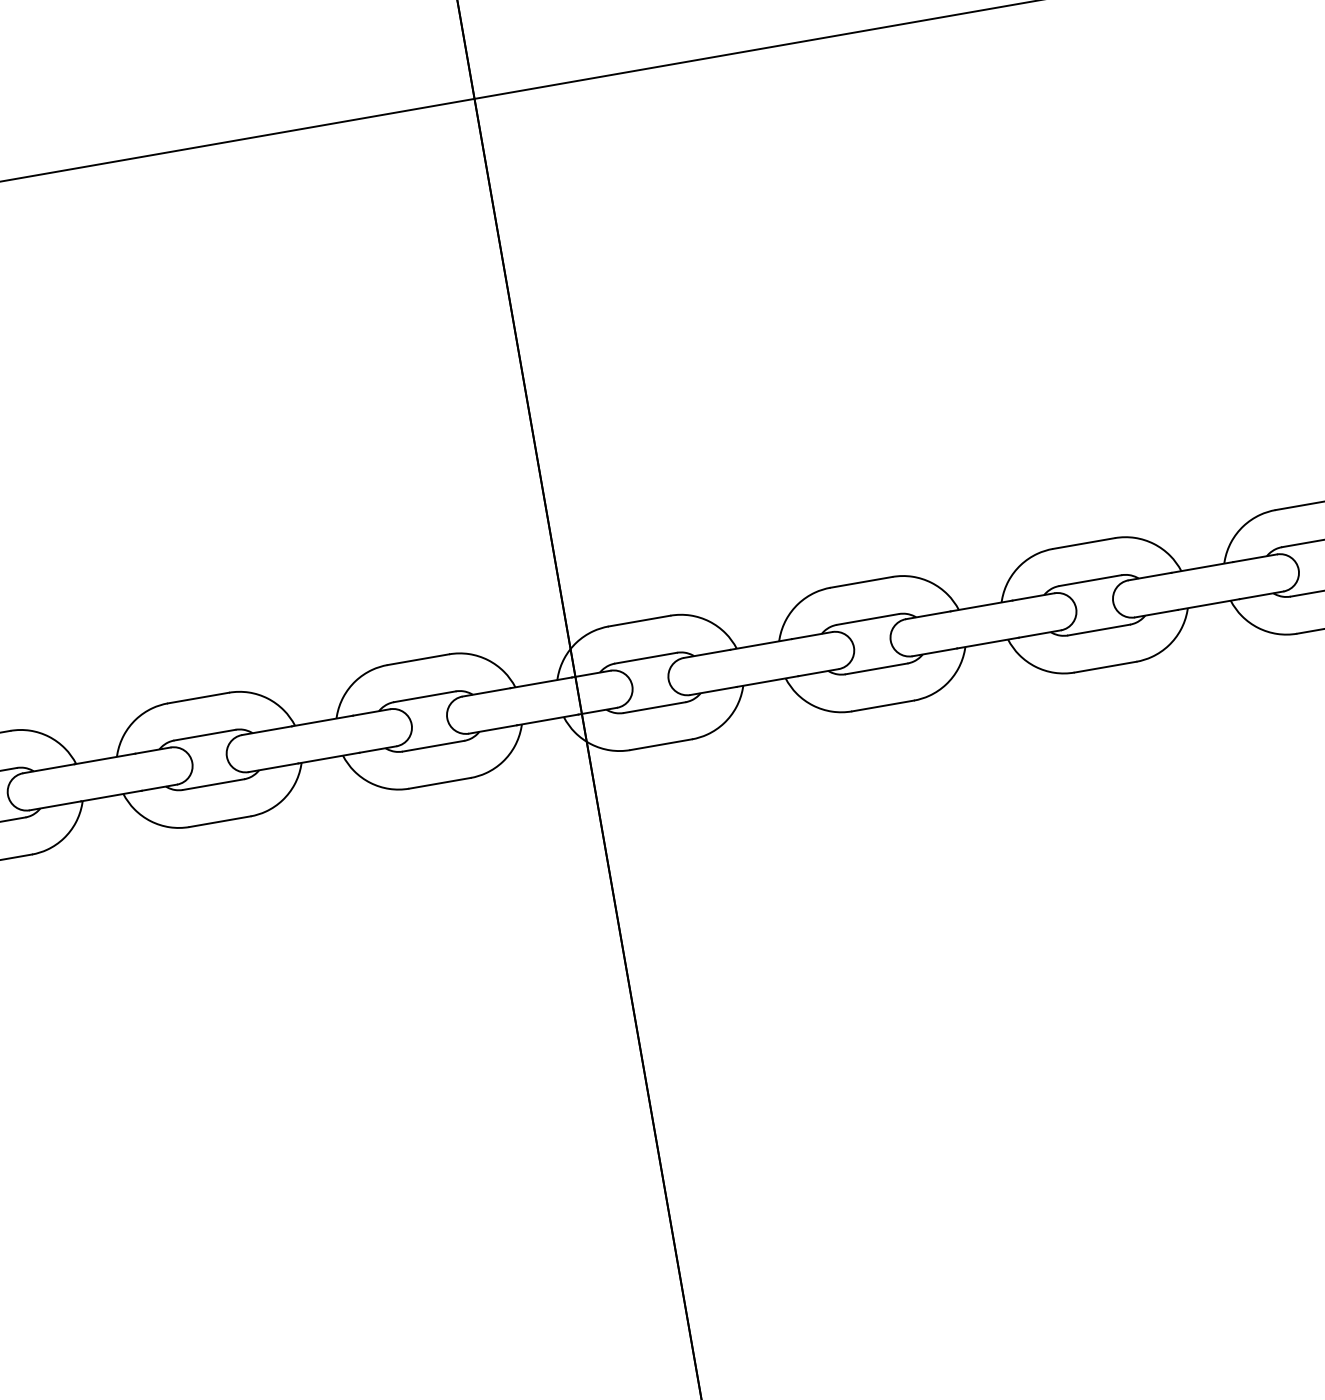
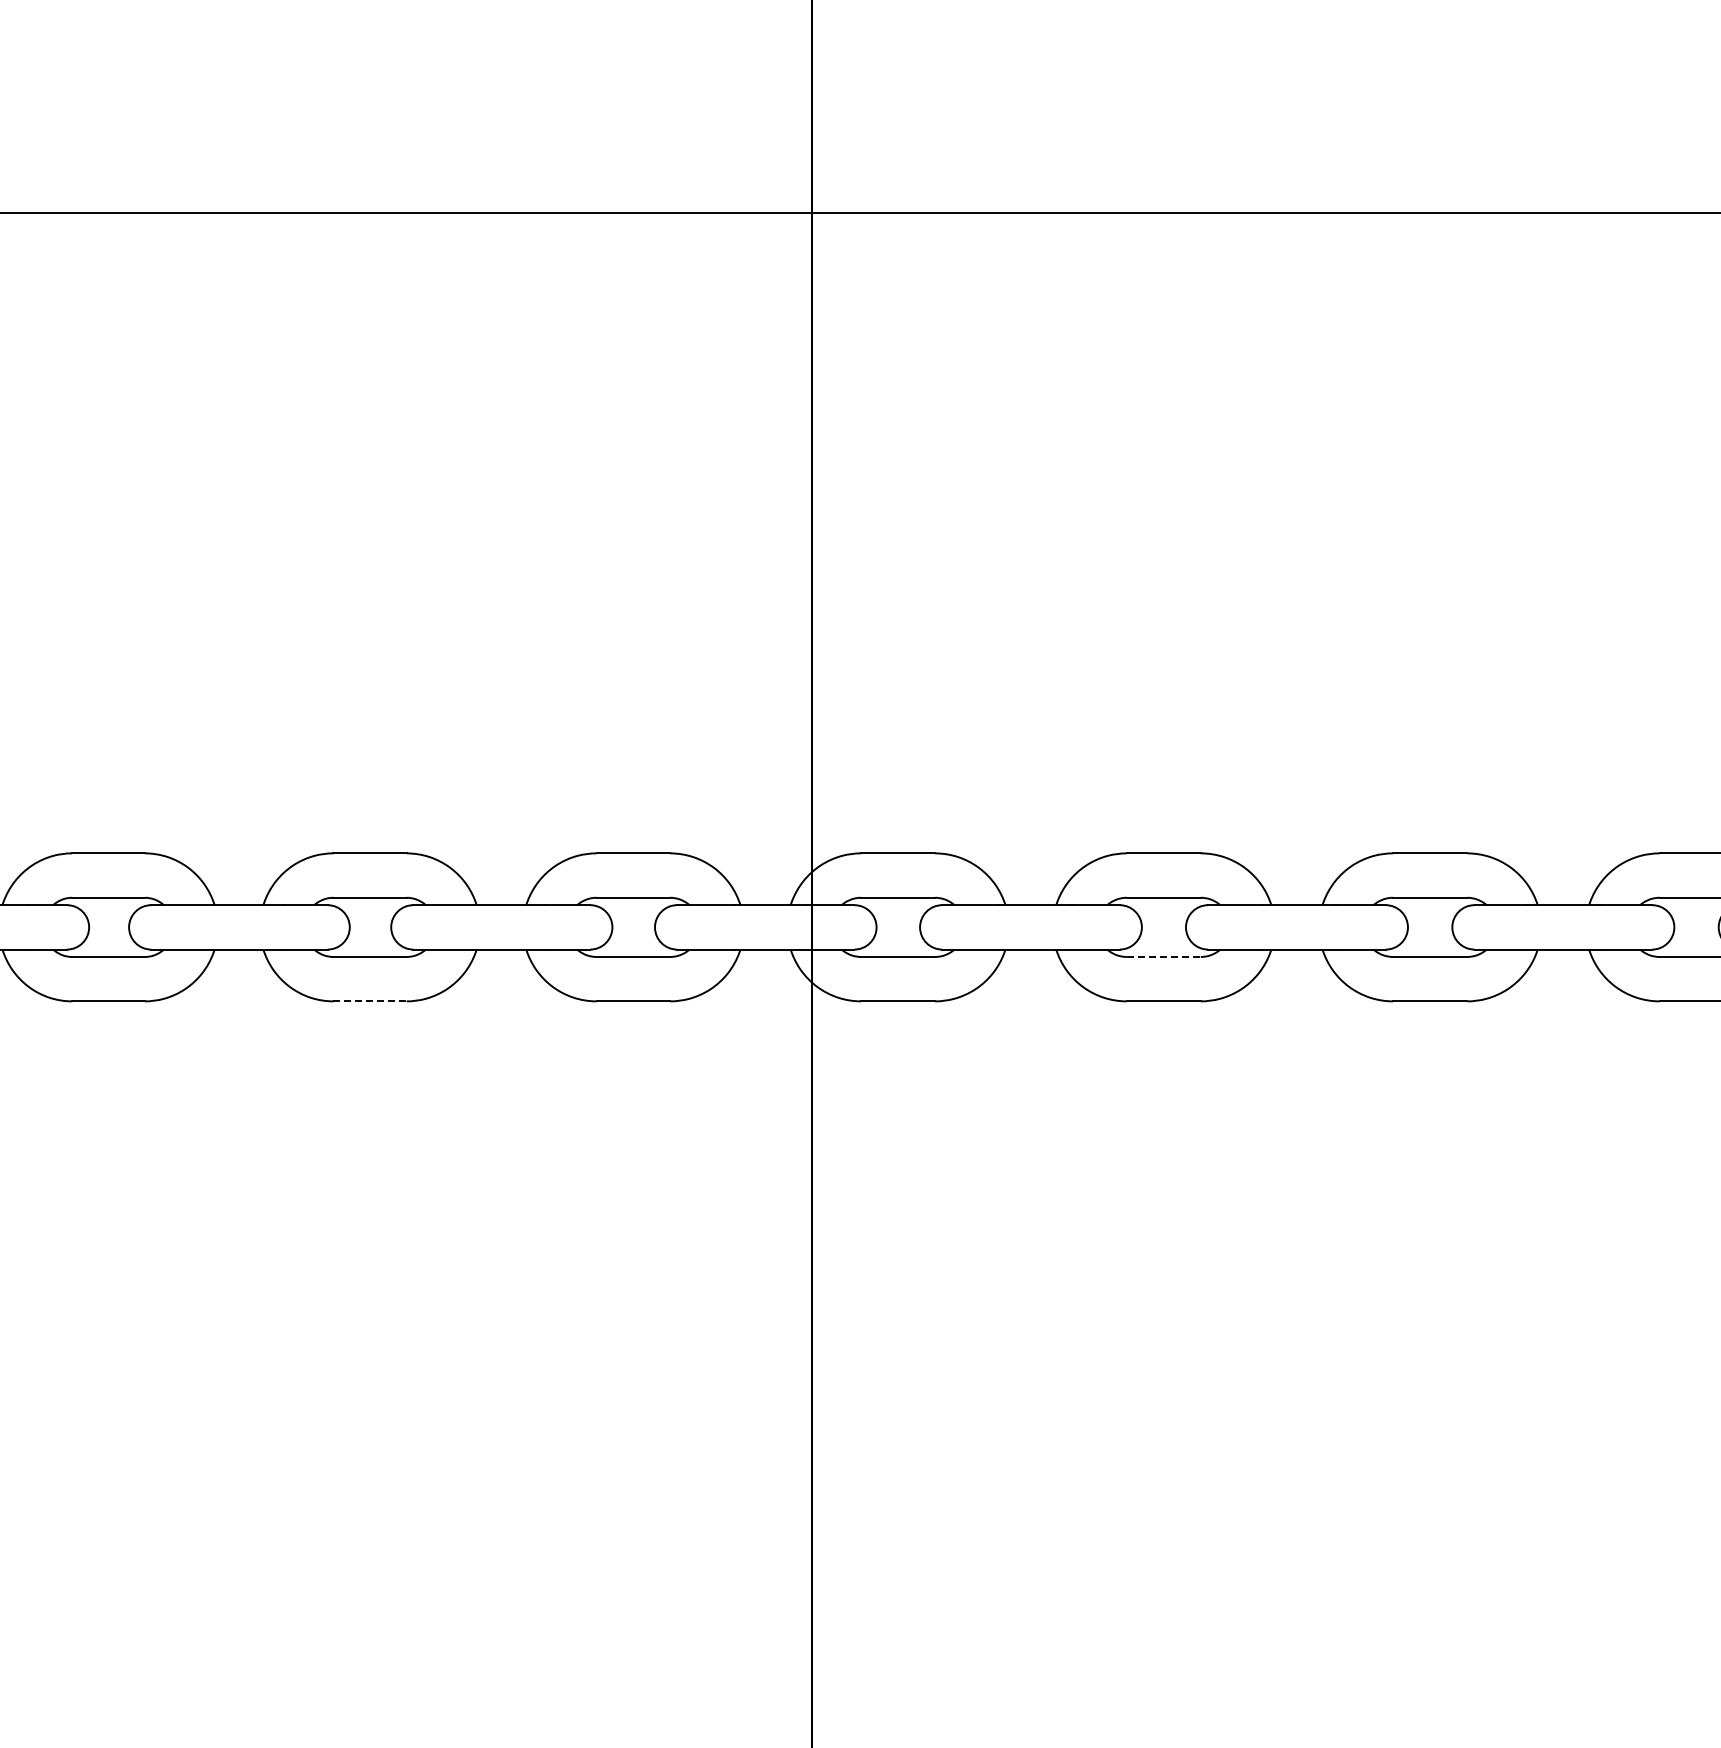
line: (876, 668) -> (1163, 956), solid -> dashed
line: (220, 821) -> (370, 1001), solid -> dashed

